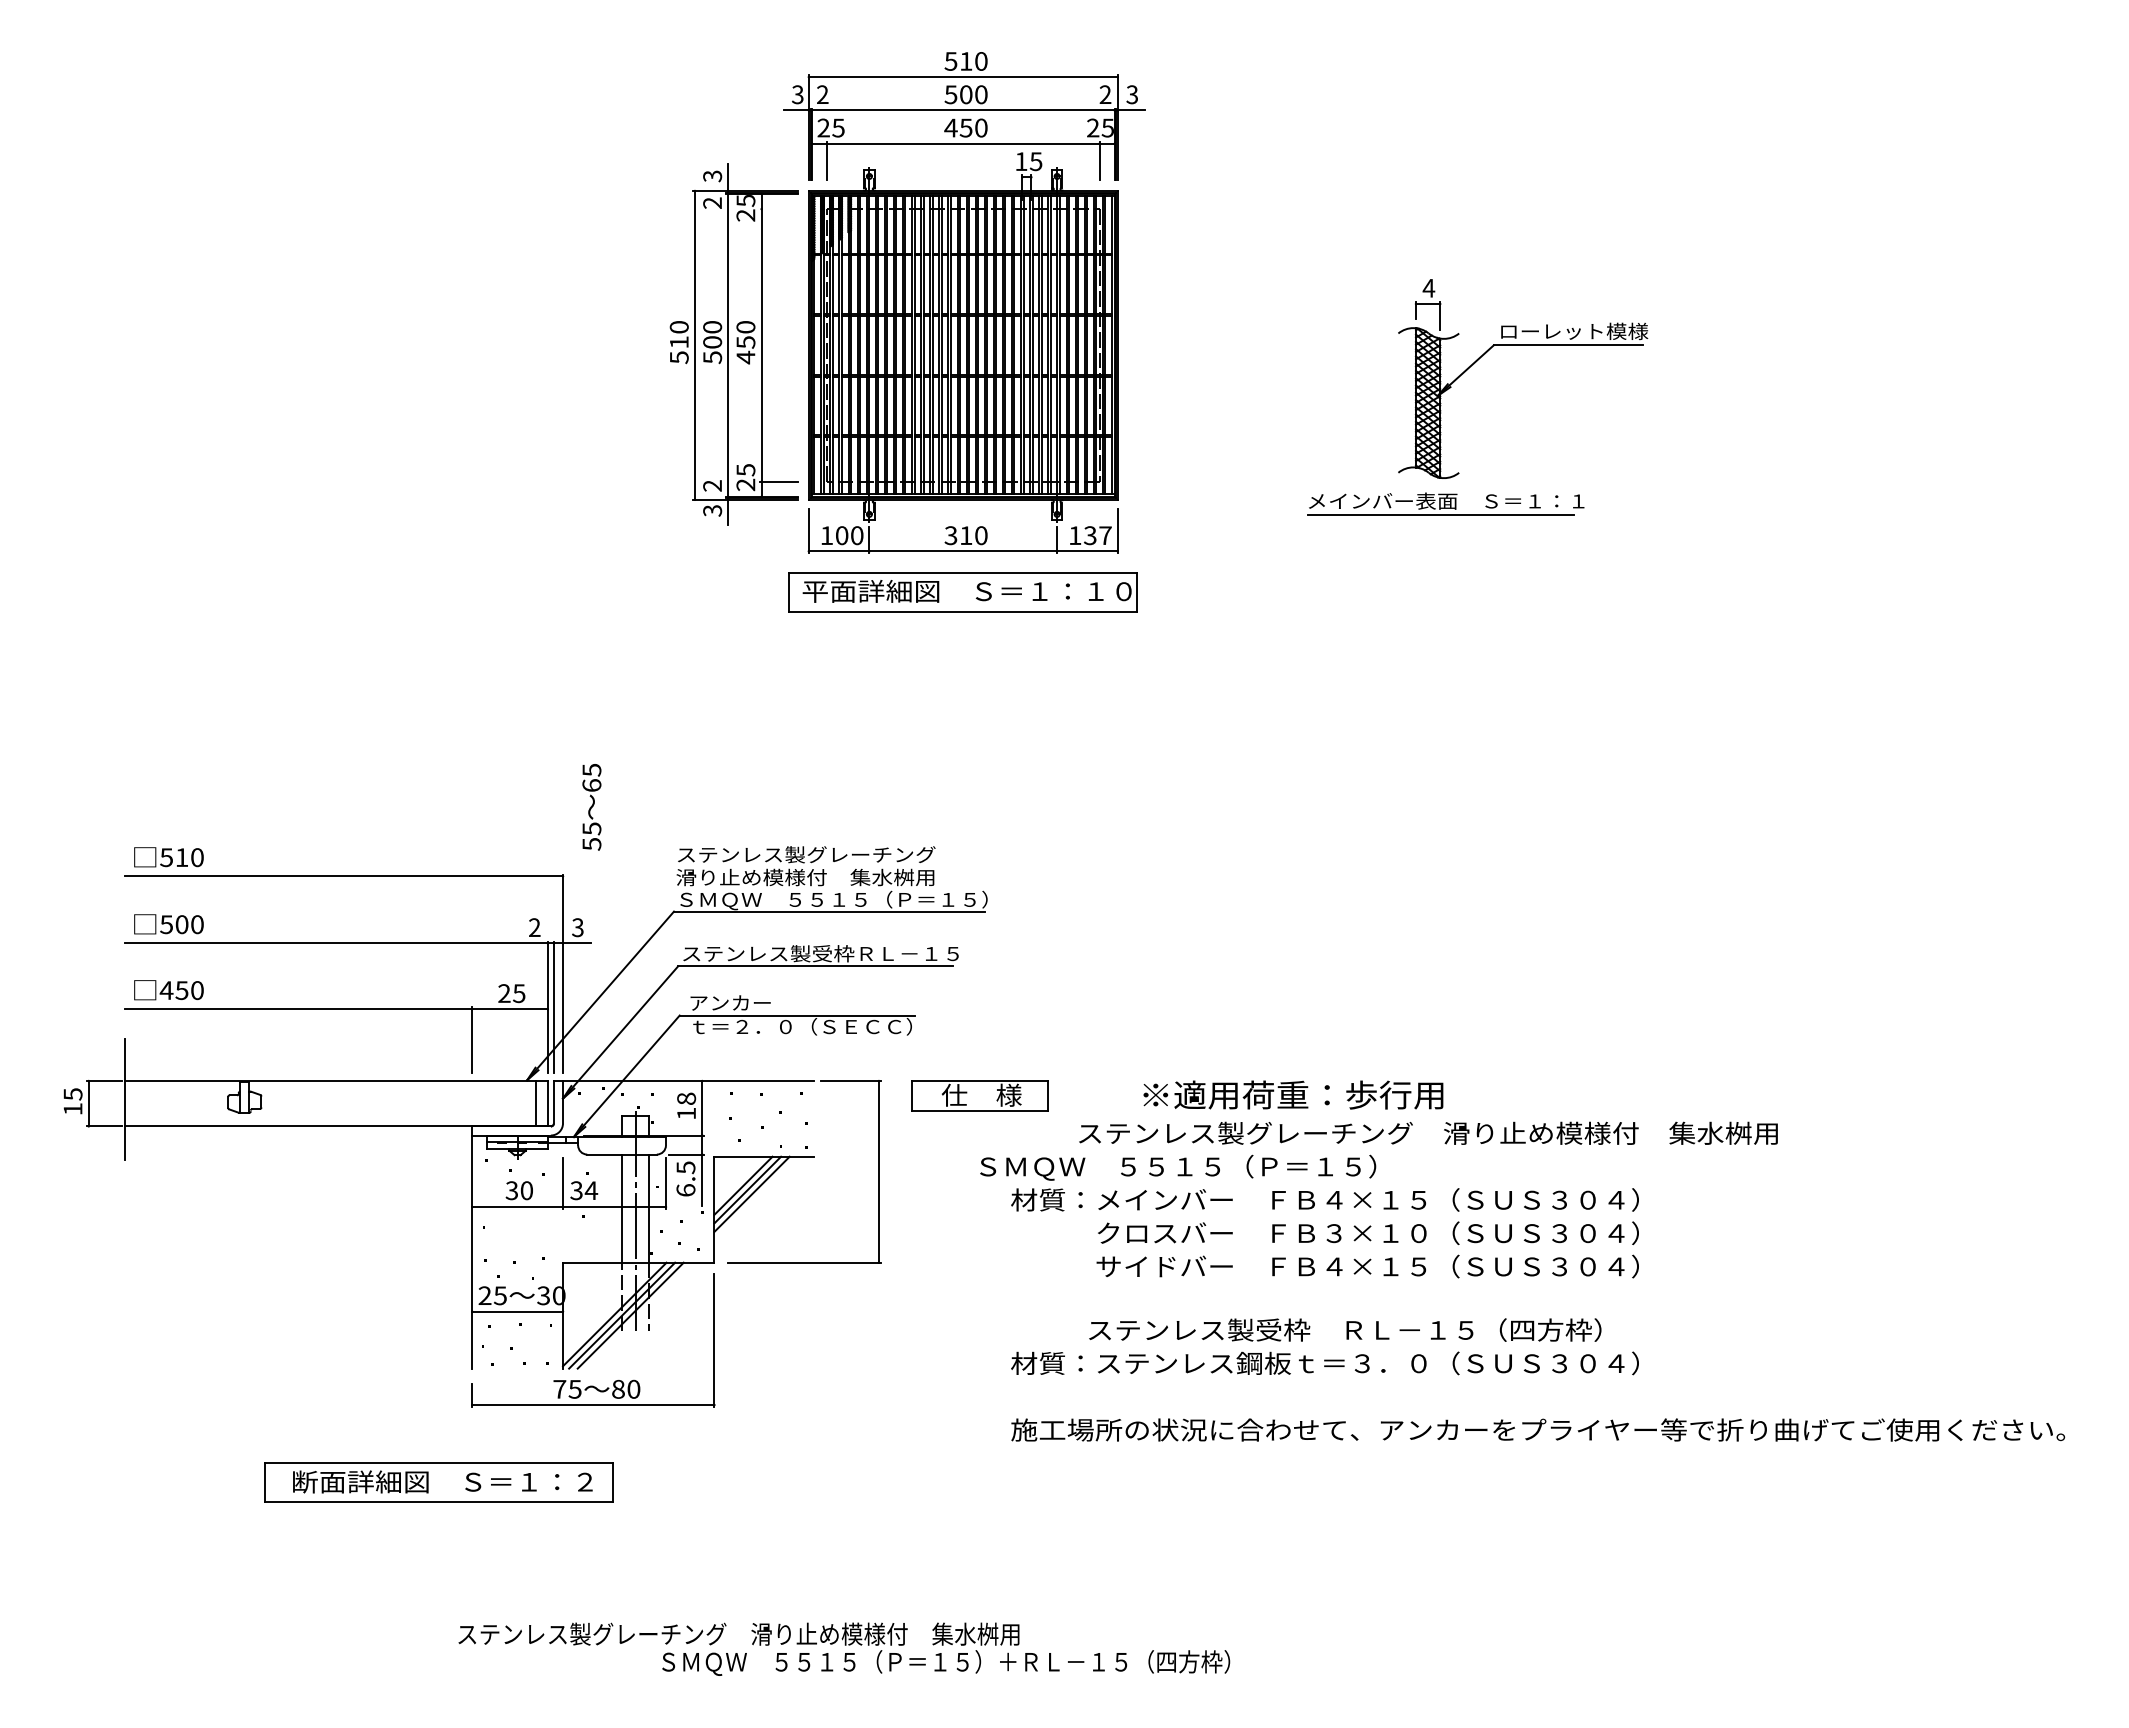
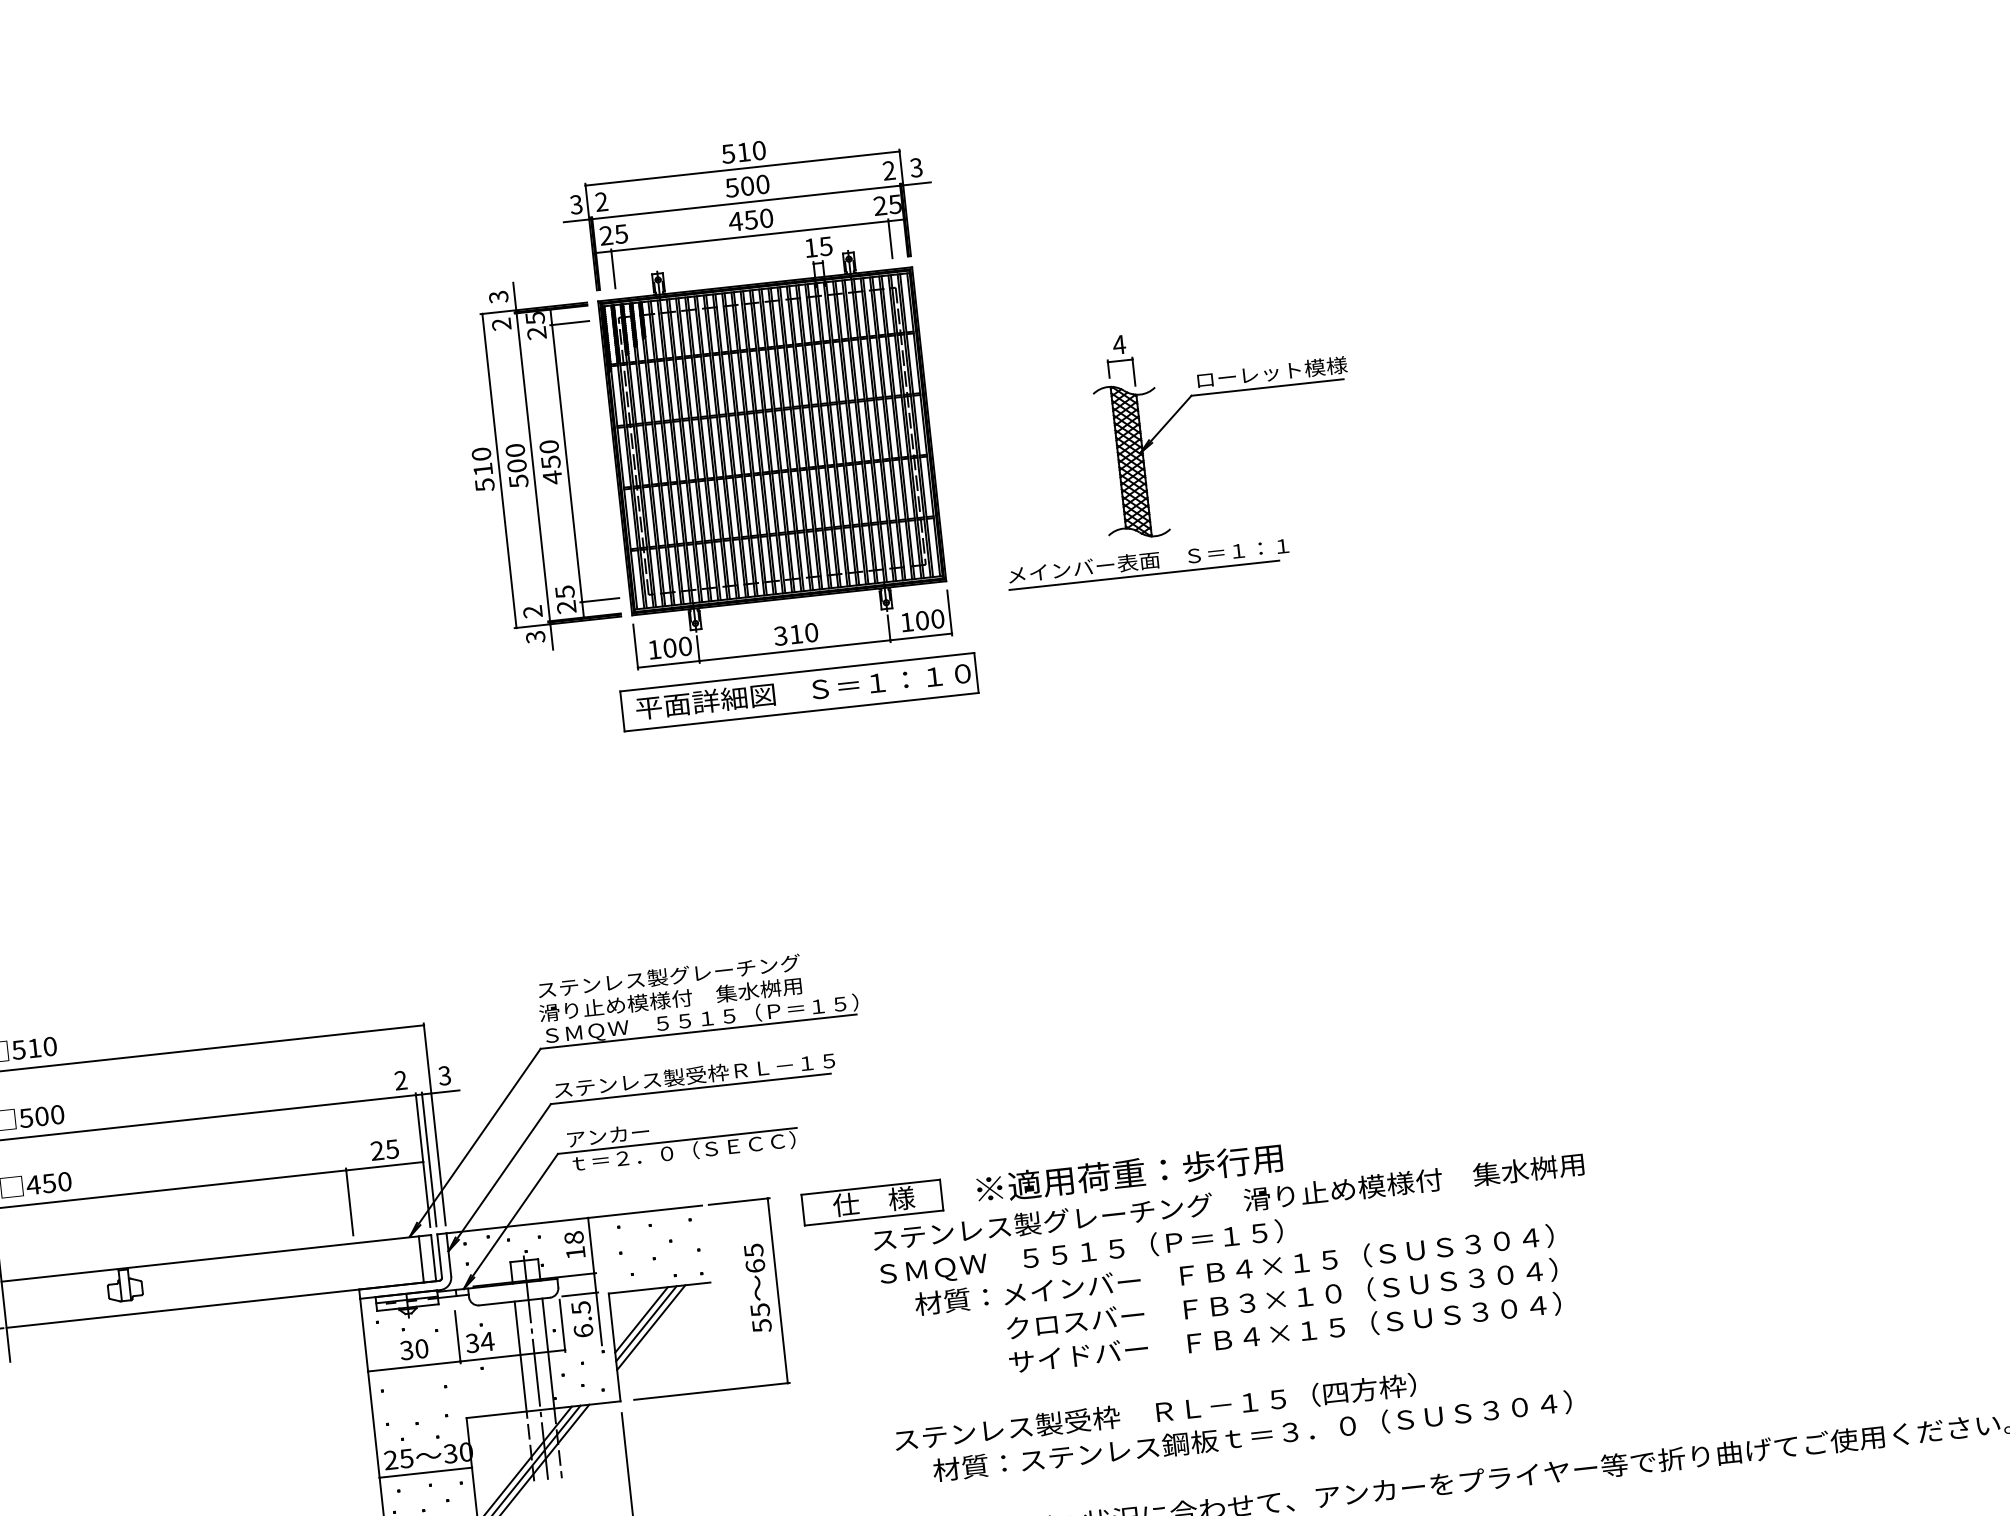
line: (778, 209) -> (569, 323), added
part: (1523, 345) -> (1221, 392), moved
part: (1445, 503) -> (1147, 563), moved
text: (1097, 535) -> (929, 619), 137 -> 100
text: (591, 807) -> (757, 1288), moved
text: (1293, 1094) -> (1129, 1172), moved
text: (1428, 1132) -> (1228, 1201), moved
text: (1345, 1329) -> (1155, 1411), moved

